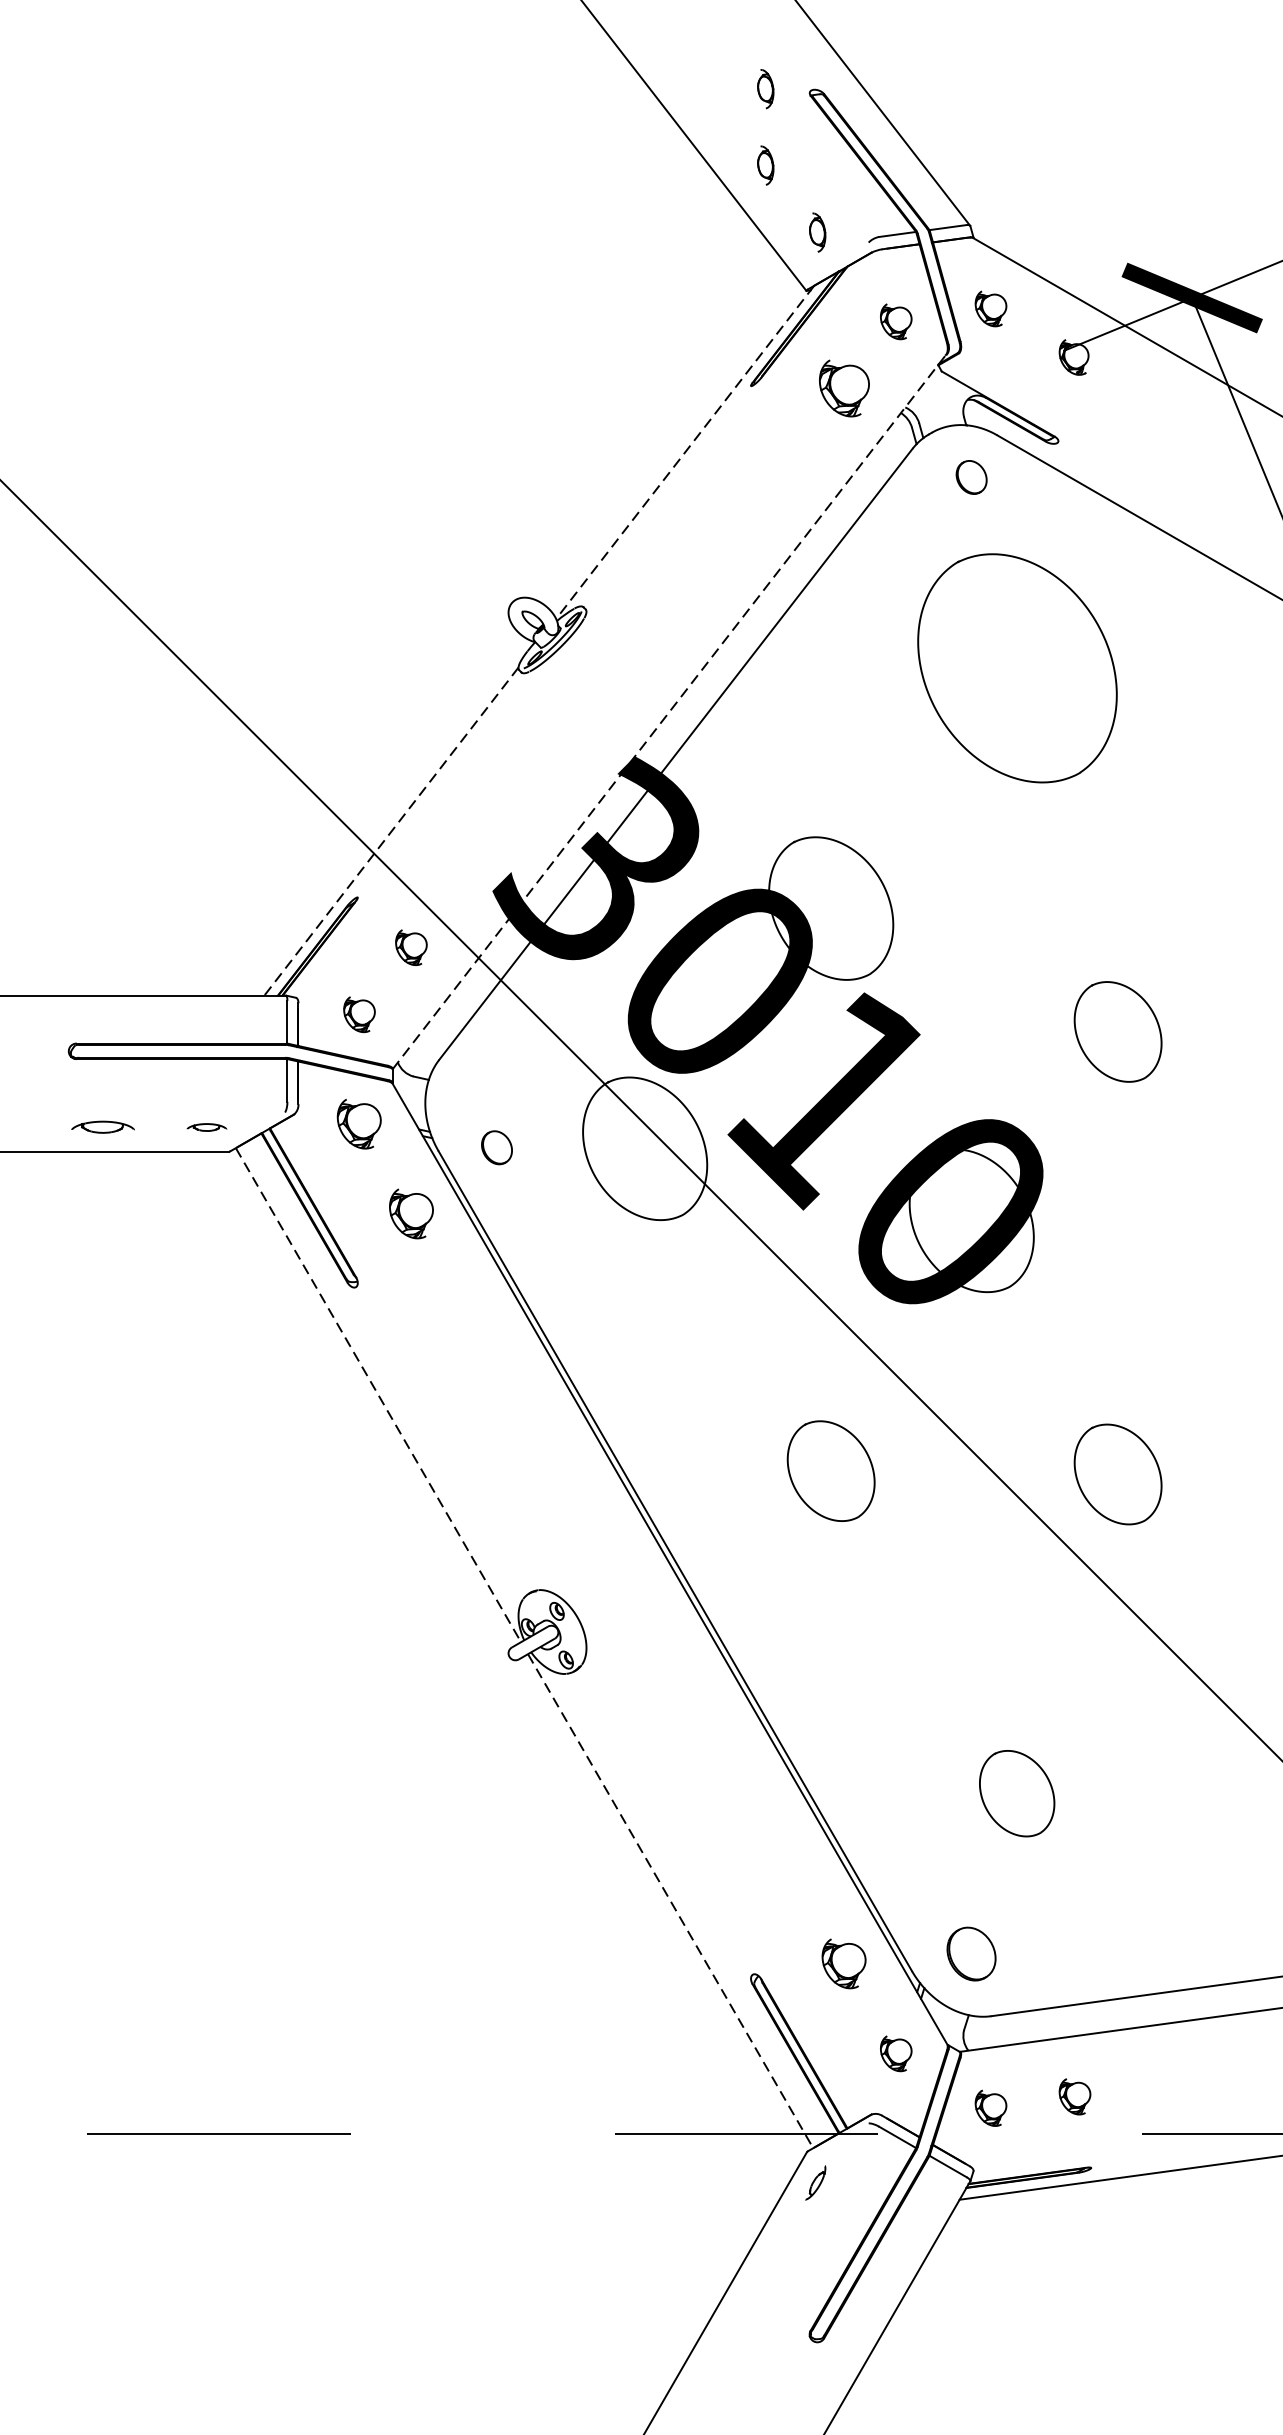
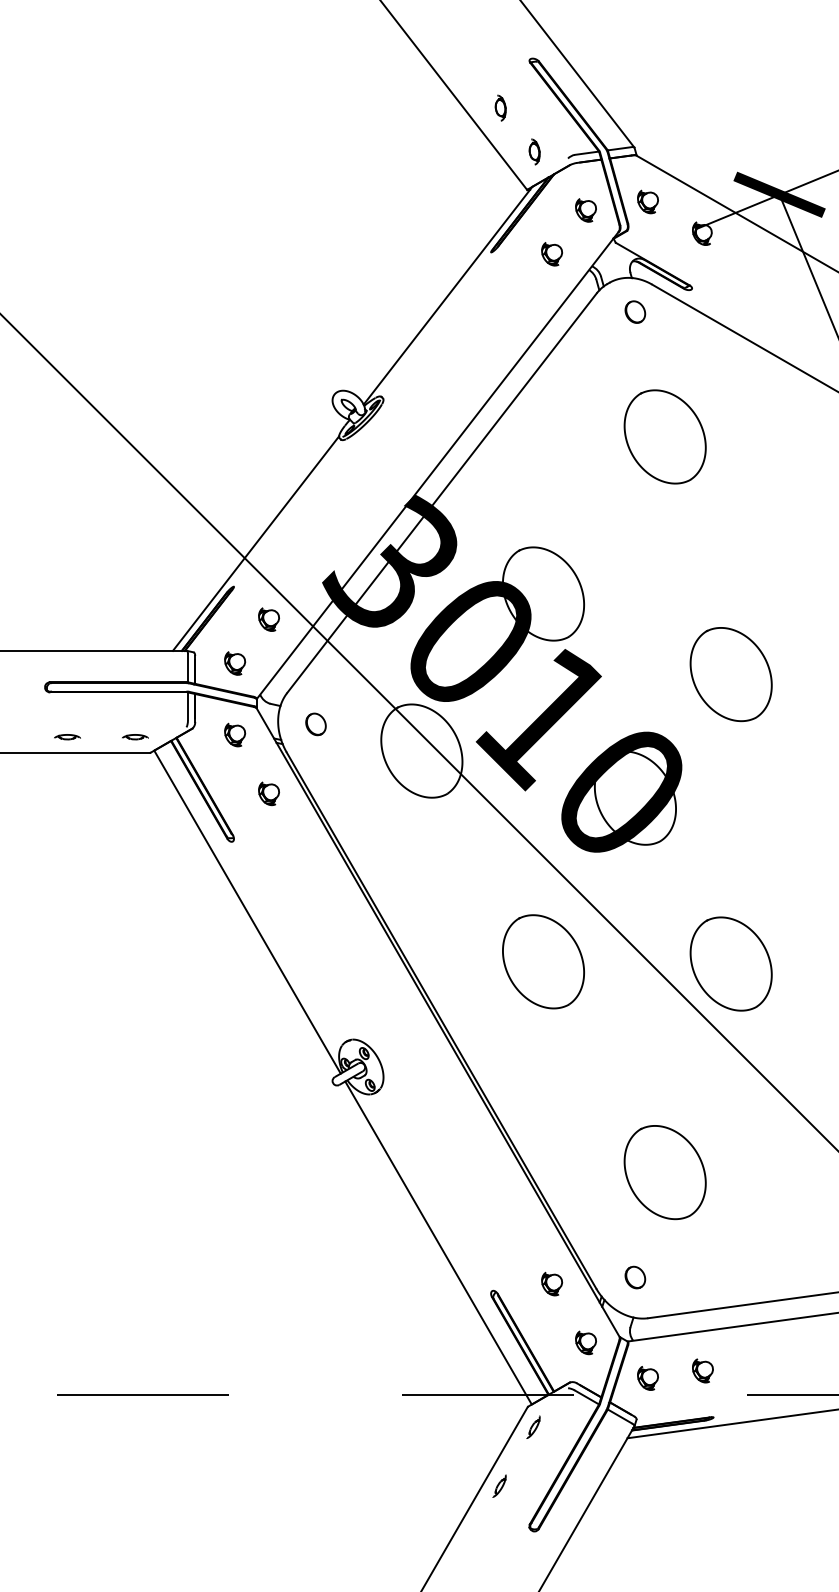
part: (765, 88) -> (500, 57), removed
part: (843, 389) -> (551, 254), size x0.62
line: (685, 452) -> (448, 295), dashed -> solid
part: (1016, 667) -> (664, 436), size x0.62
line: (669, 712) -> (437, 465), dashed -> solid
line: (392, 831) -> (256, 543), dashed -> solid
part: (1117, 1031) -> (730, 674), size x1.43
part: (360, 1123) -> (235, 734), size x0.71
part: (103, 1128) -> (67, 737), size x0.62
part: (496, 1147) -> (315, 724), moved
part: (410, 1213) -> (268, 793), size x0.71
line: (378, 1395) -> (247, 912), dashed -> solid
part: (831, 1470) -> (543, 961), size x1.43
part: (1117, 1473) -> (730, 963), size x1.43
part: (1016, 1793) -> (664, 1172), size x1.67
line: (670, 1901) -> (438, 1243), dashed -> solid
part: (971, 1953) -> (635, 1277), size x0.62
part: (844, 1963) -> (552, 1283), size x0.71
part: (763, 2272) -> (499, 1485), added

